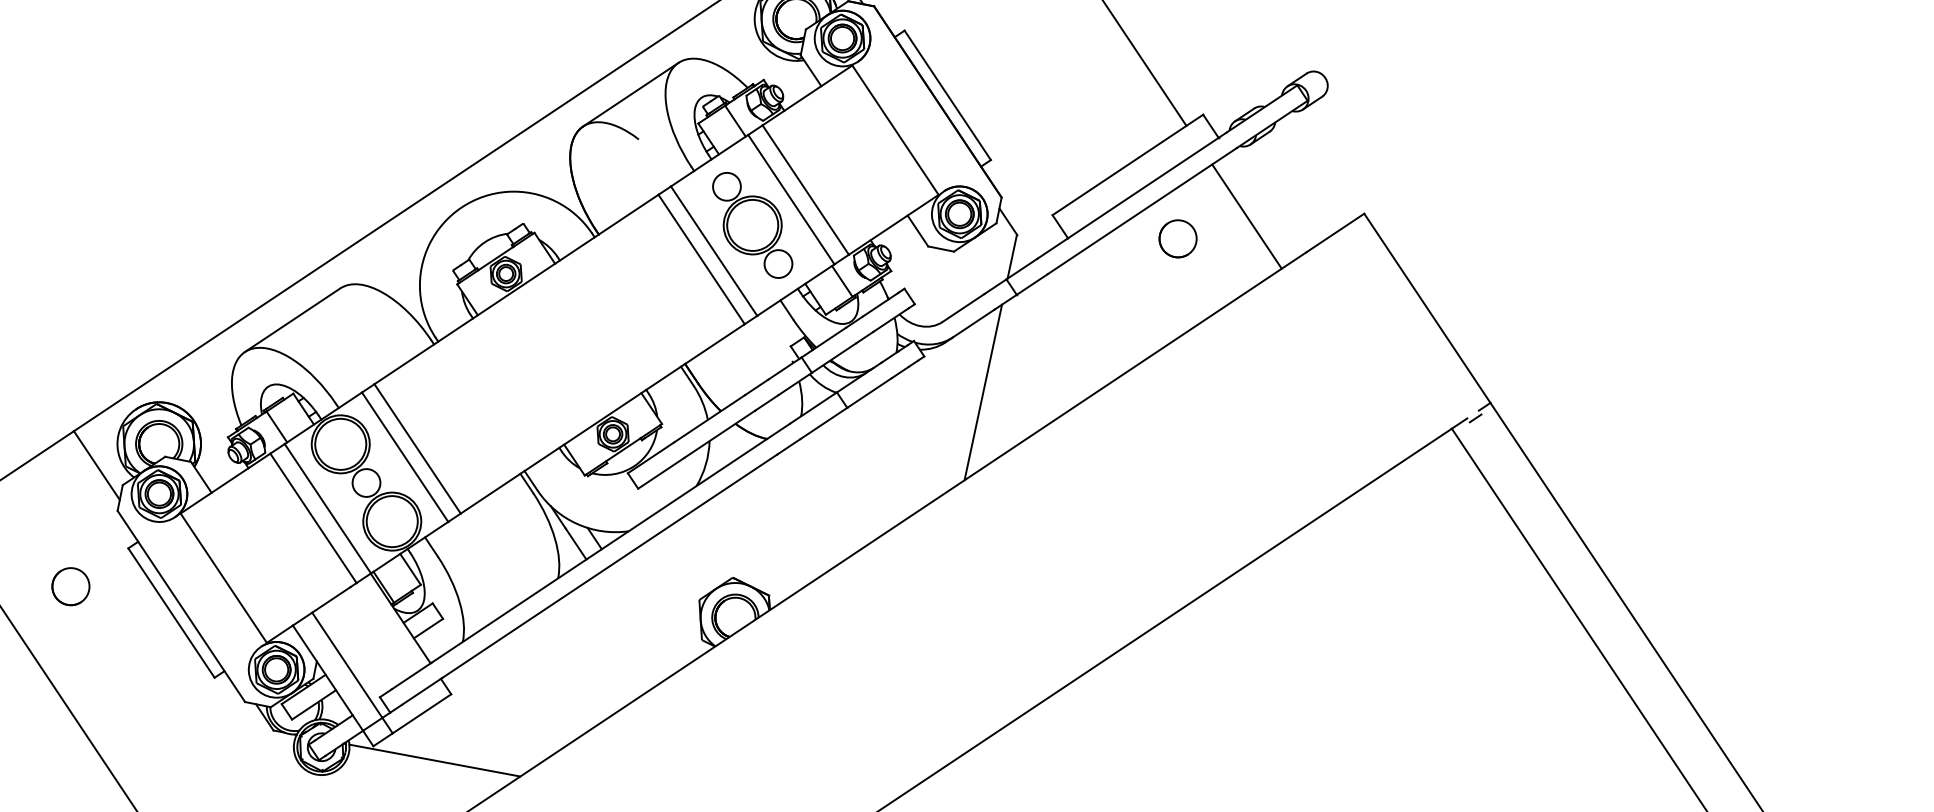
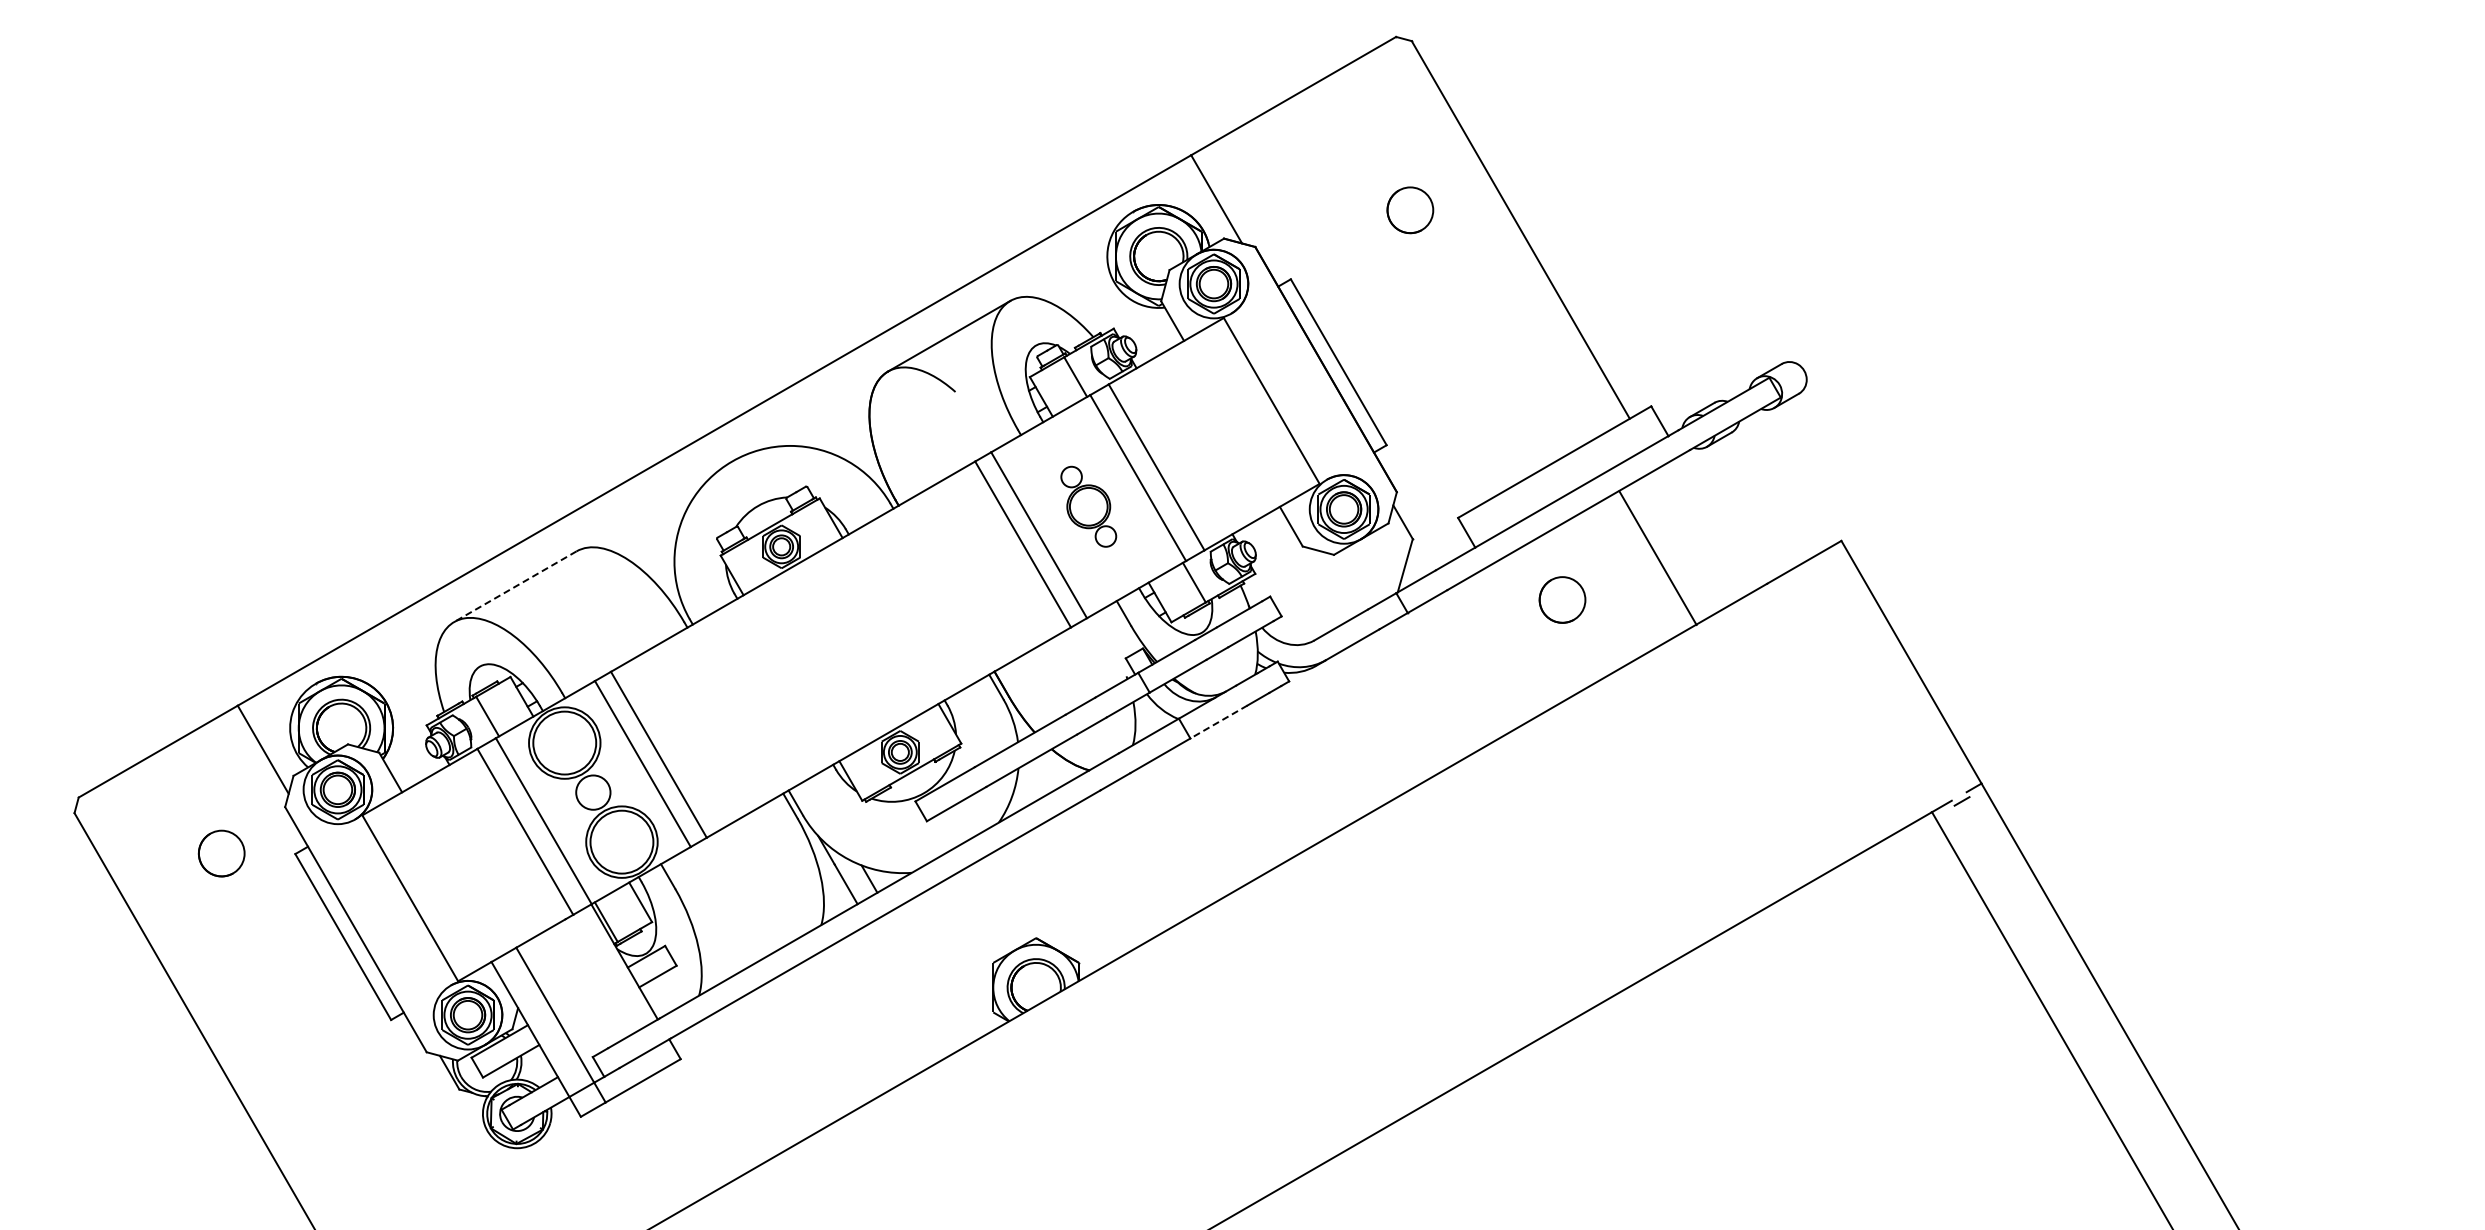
line: (1246, 216) -> (1657, 557), moved
part: (752, 225) -> (1088, 506), size x0.6
part: (1178, 238) -> (1562, 599), moved
line: (292, 320) -> (515, 586), solid -> dashed
line: (982, 391) -> (1358, 729), removed
line: (869, 393) -> (1218, 722), solid -> dashed
part: (70, 586) -> (221, 853), moved
line: (434, 759) -> (655, 1138), removed

